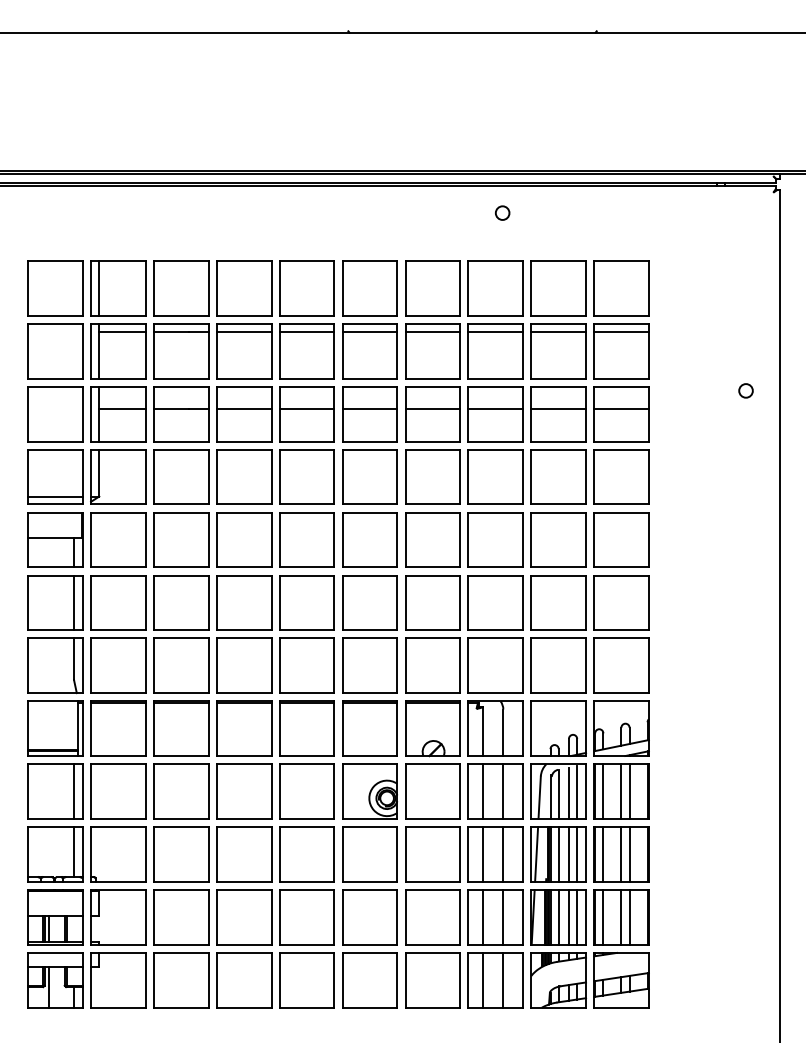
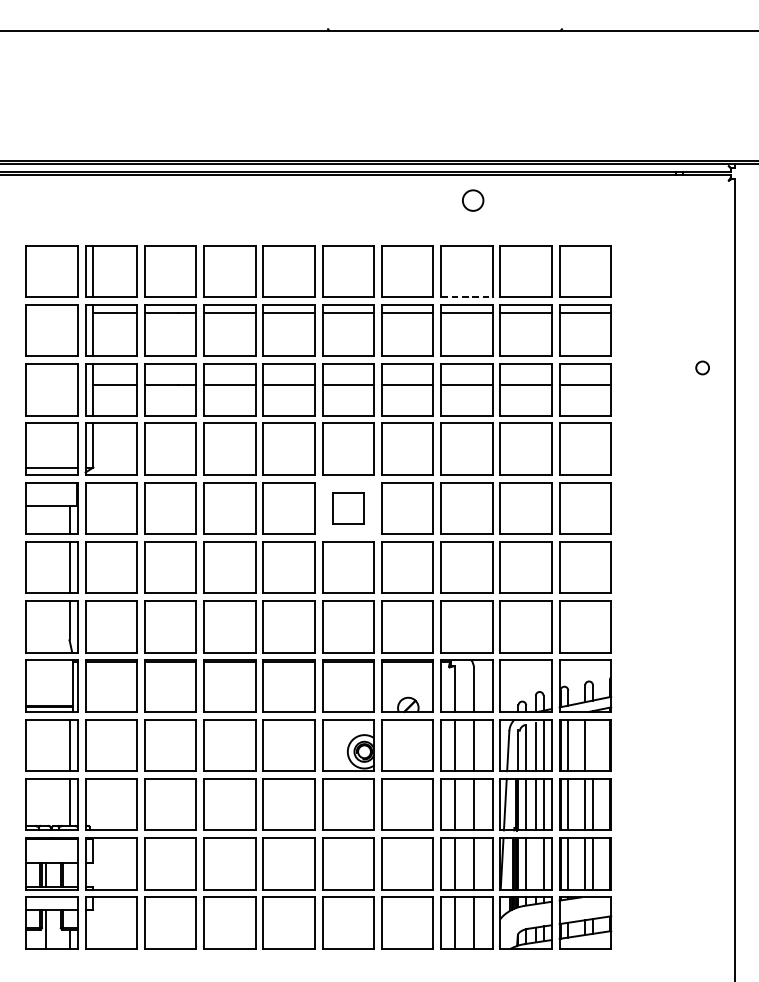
circle: (502, 212) -> (473, 199), size x1.6
line: (496, 315) -> (467, 296), solid -> dashed
part: (369, 539) -> (347, 507), size x0.6
line: (629, 791) -> (592, 745), removed
line: (568, 917) -> (535, 864), removed

